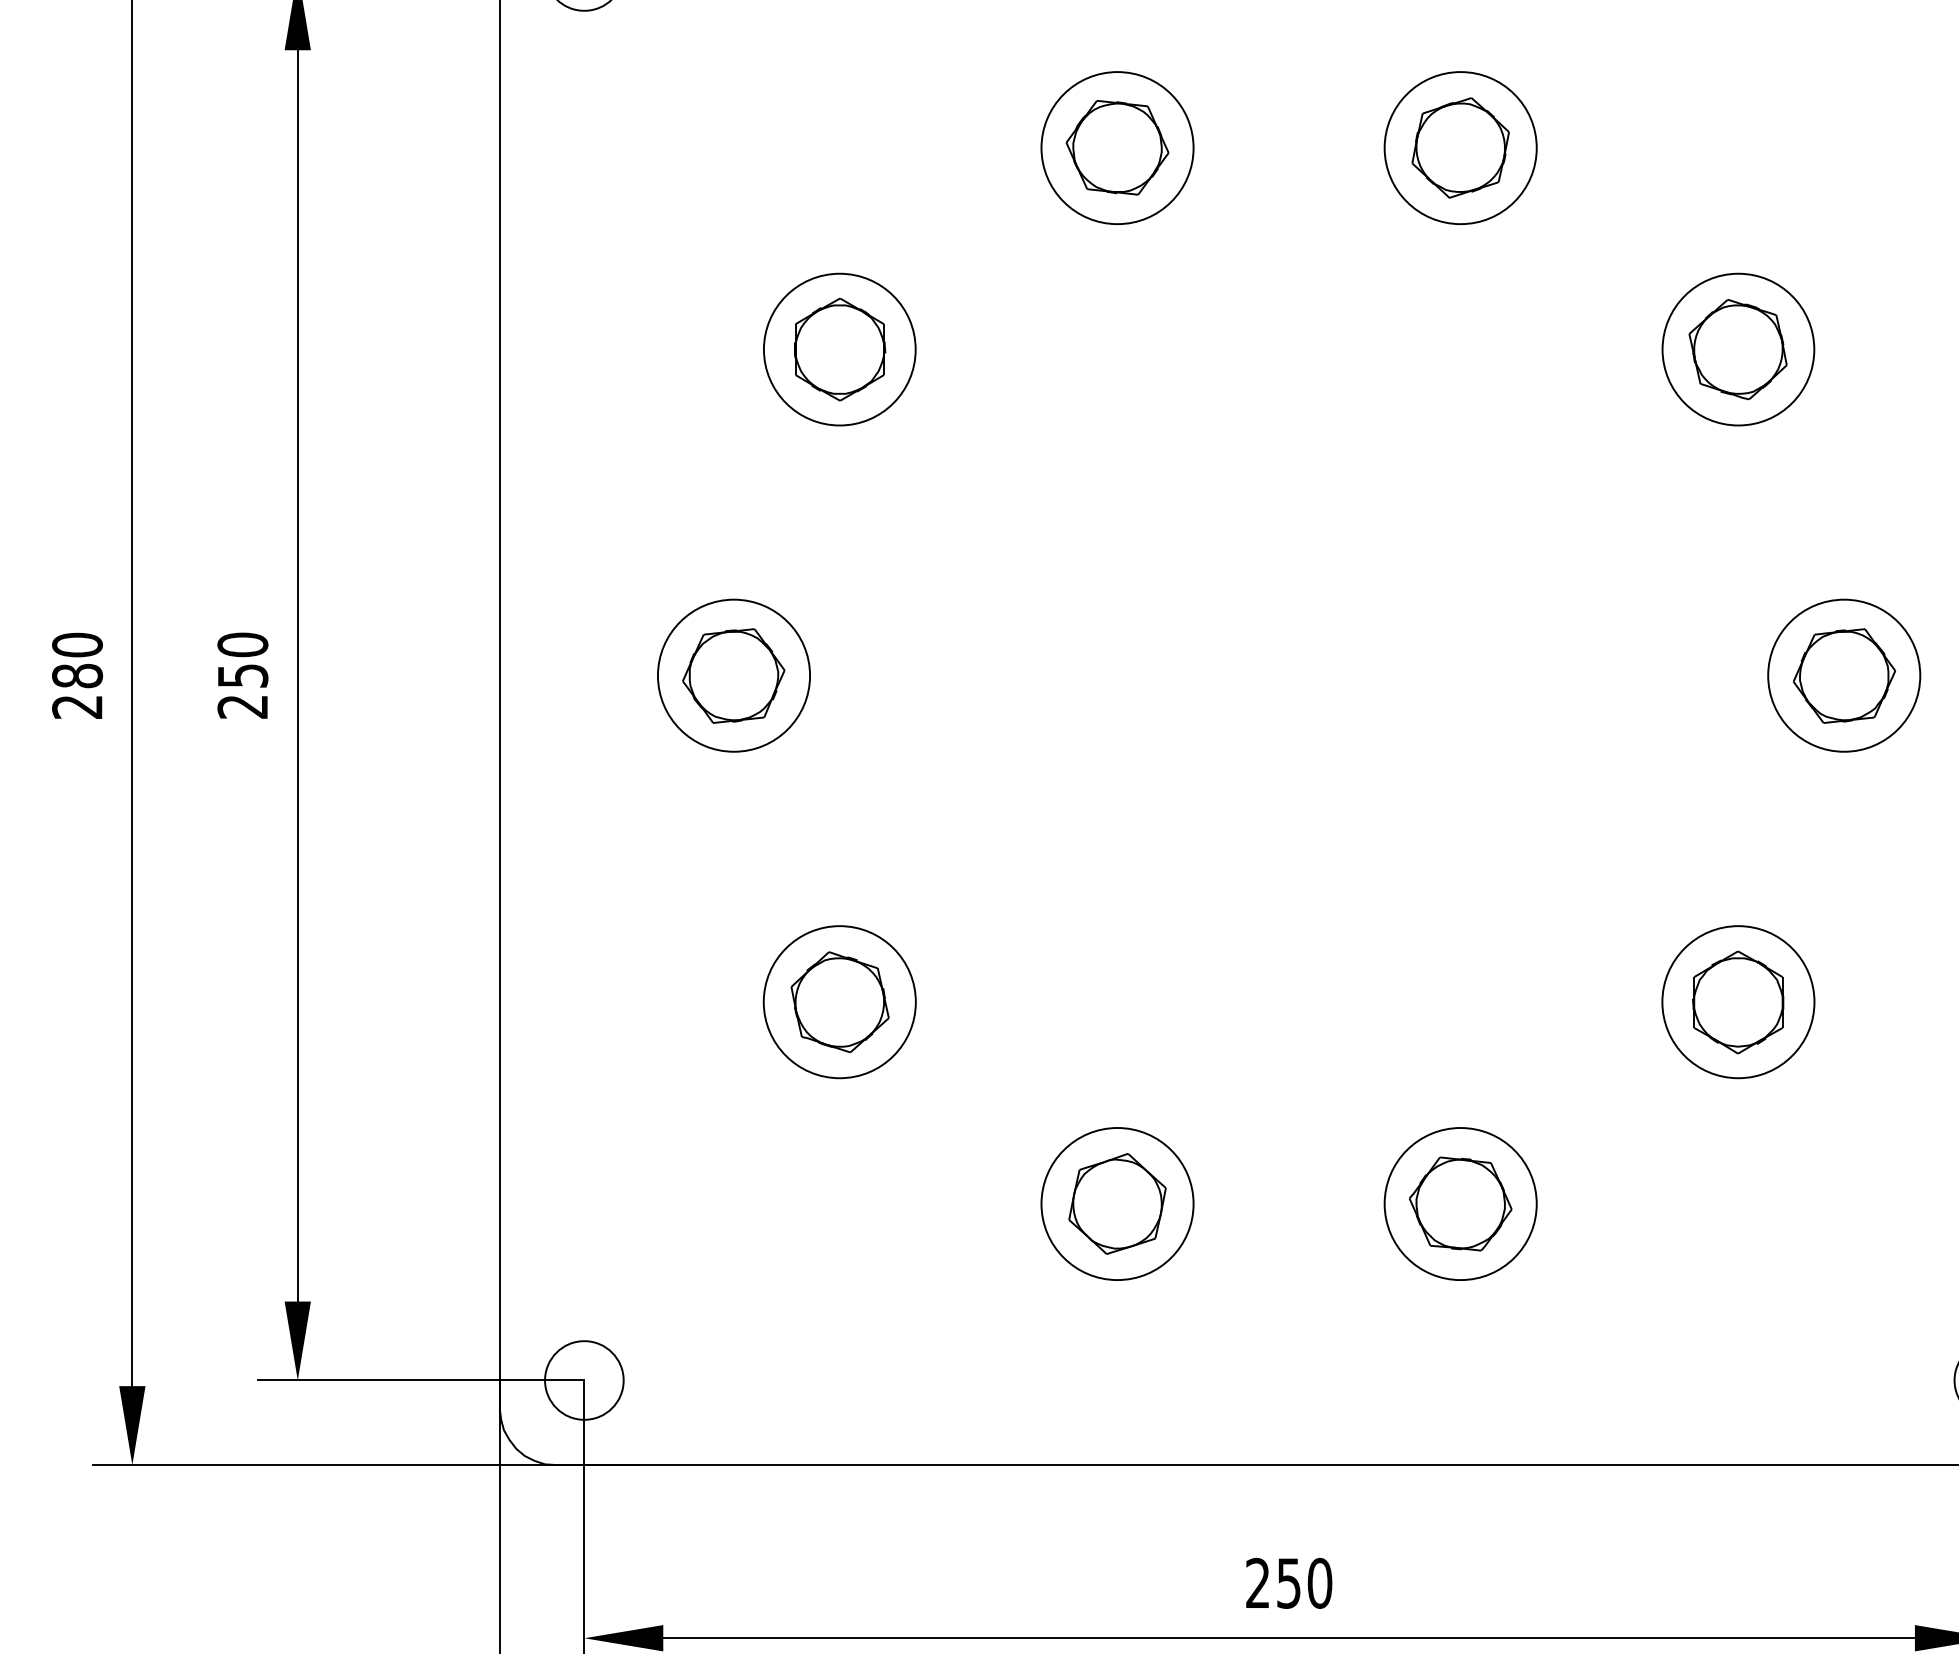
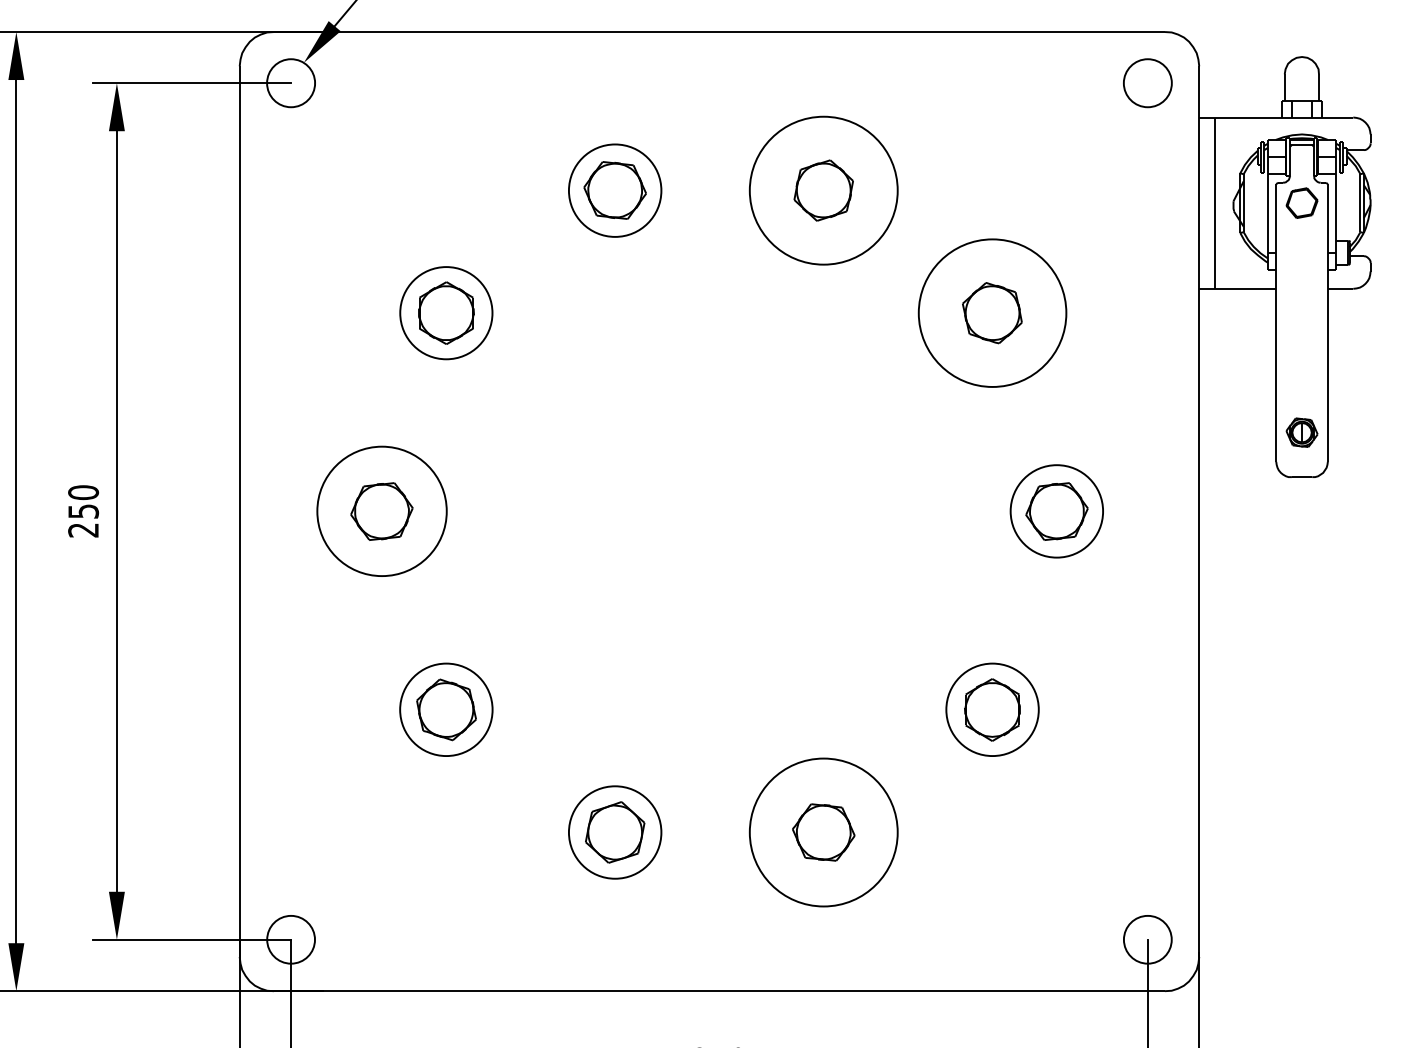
circle: (1460, 147) -> (823, 190), size x1.6
circle: (1738, 350) -> (992, 313), size x1.6
circle: (733, 675) -> (381, 511), size x1.4
circle: (1460, 1203) -> (823, 832), size x1.6

